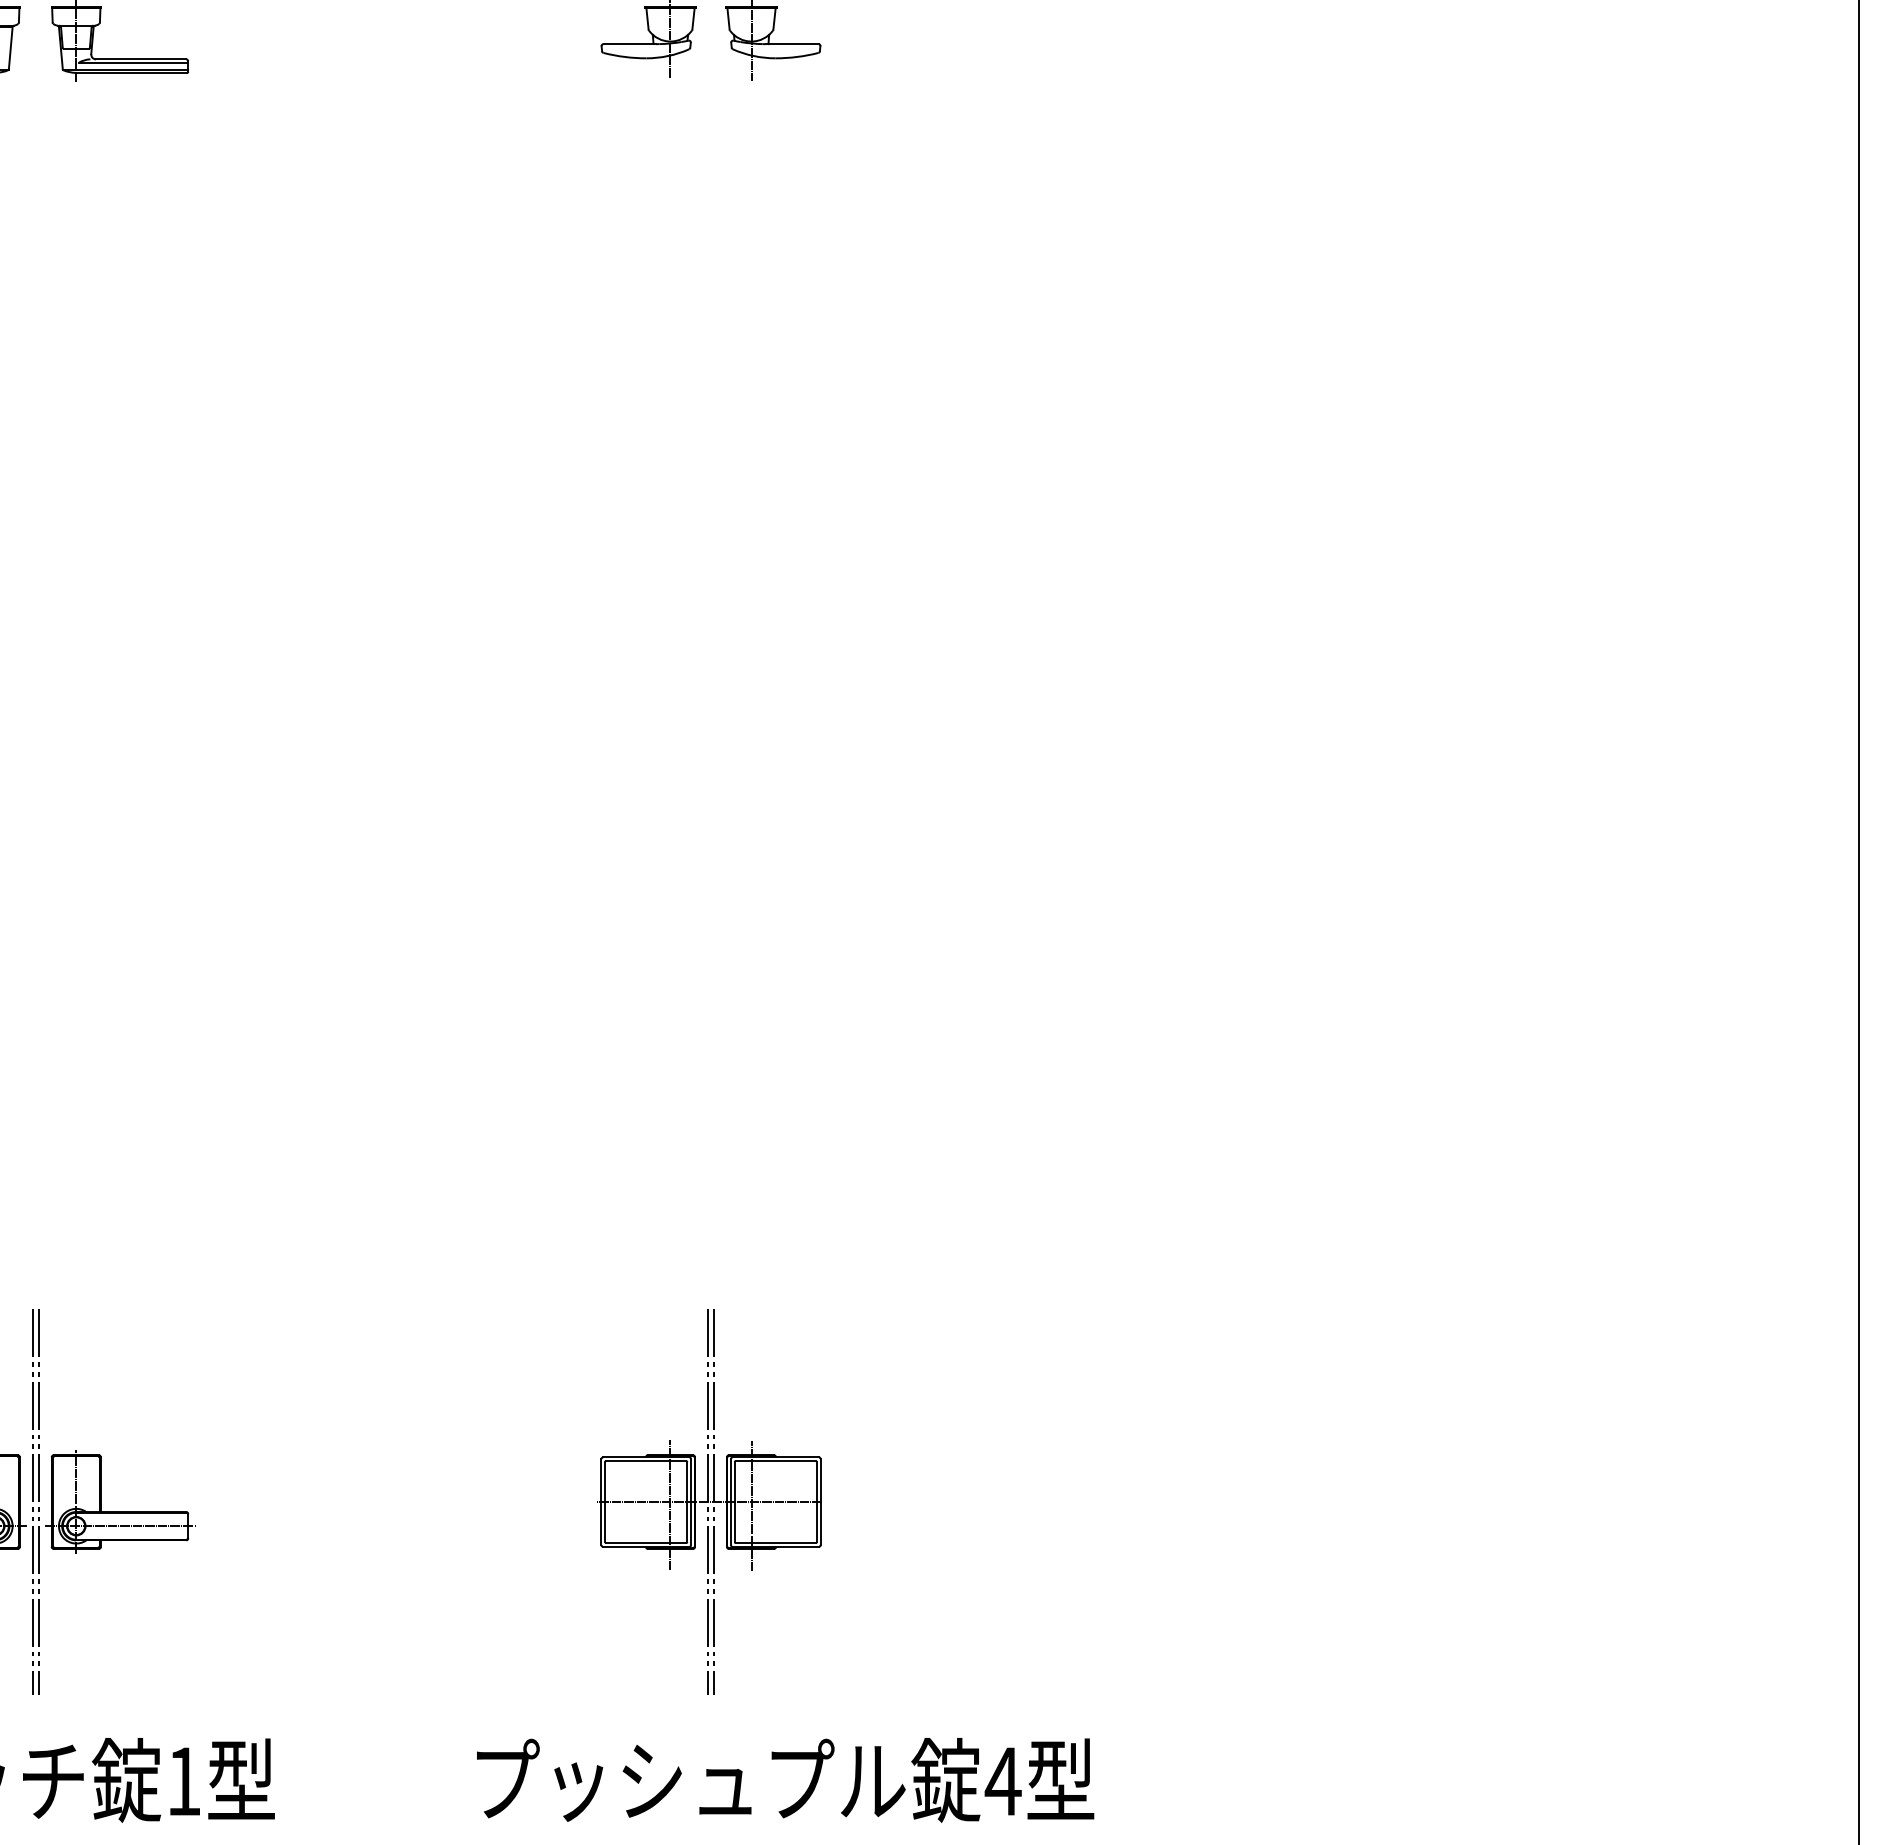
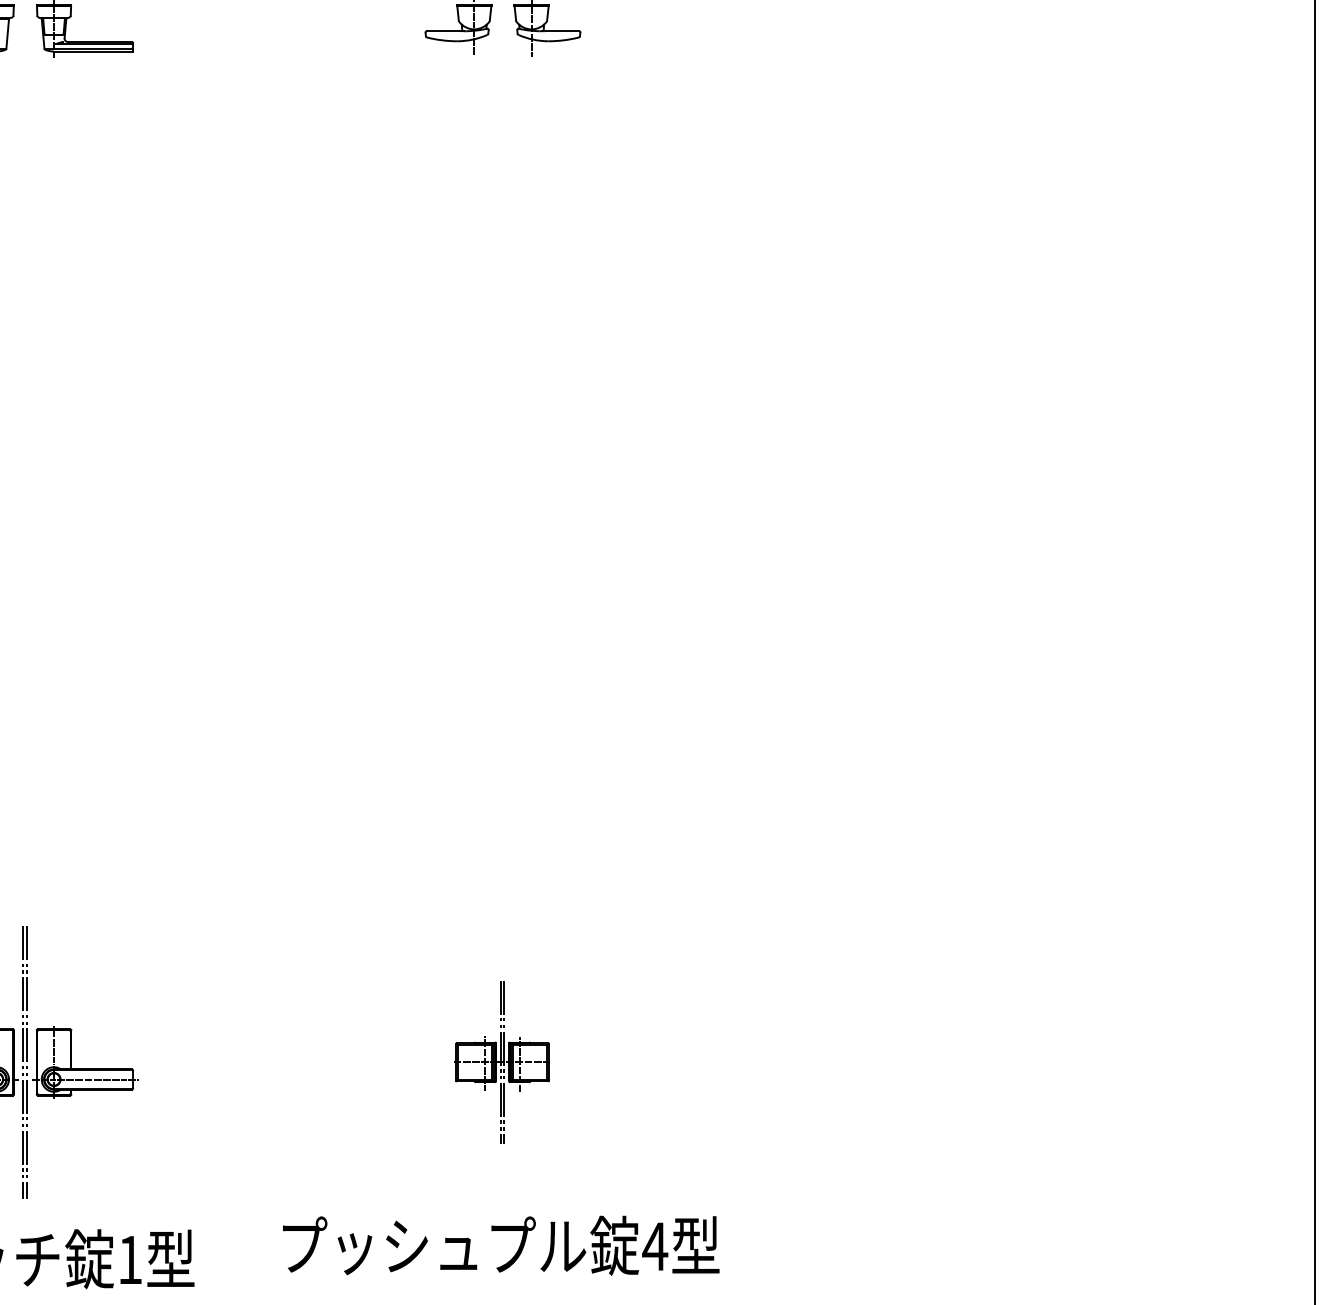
part: (709, 1501) -> (501, 1062), size x0.6
text: (785, 1780) -> (501, 1245), moved

